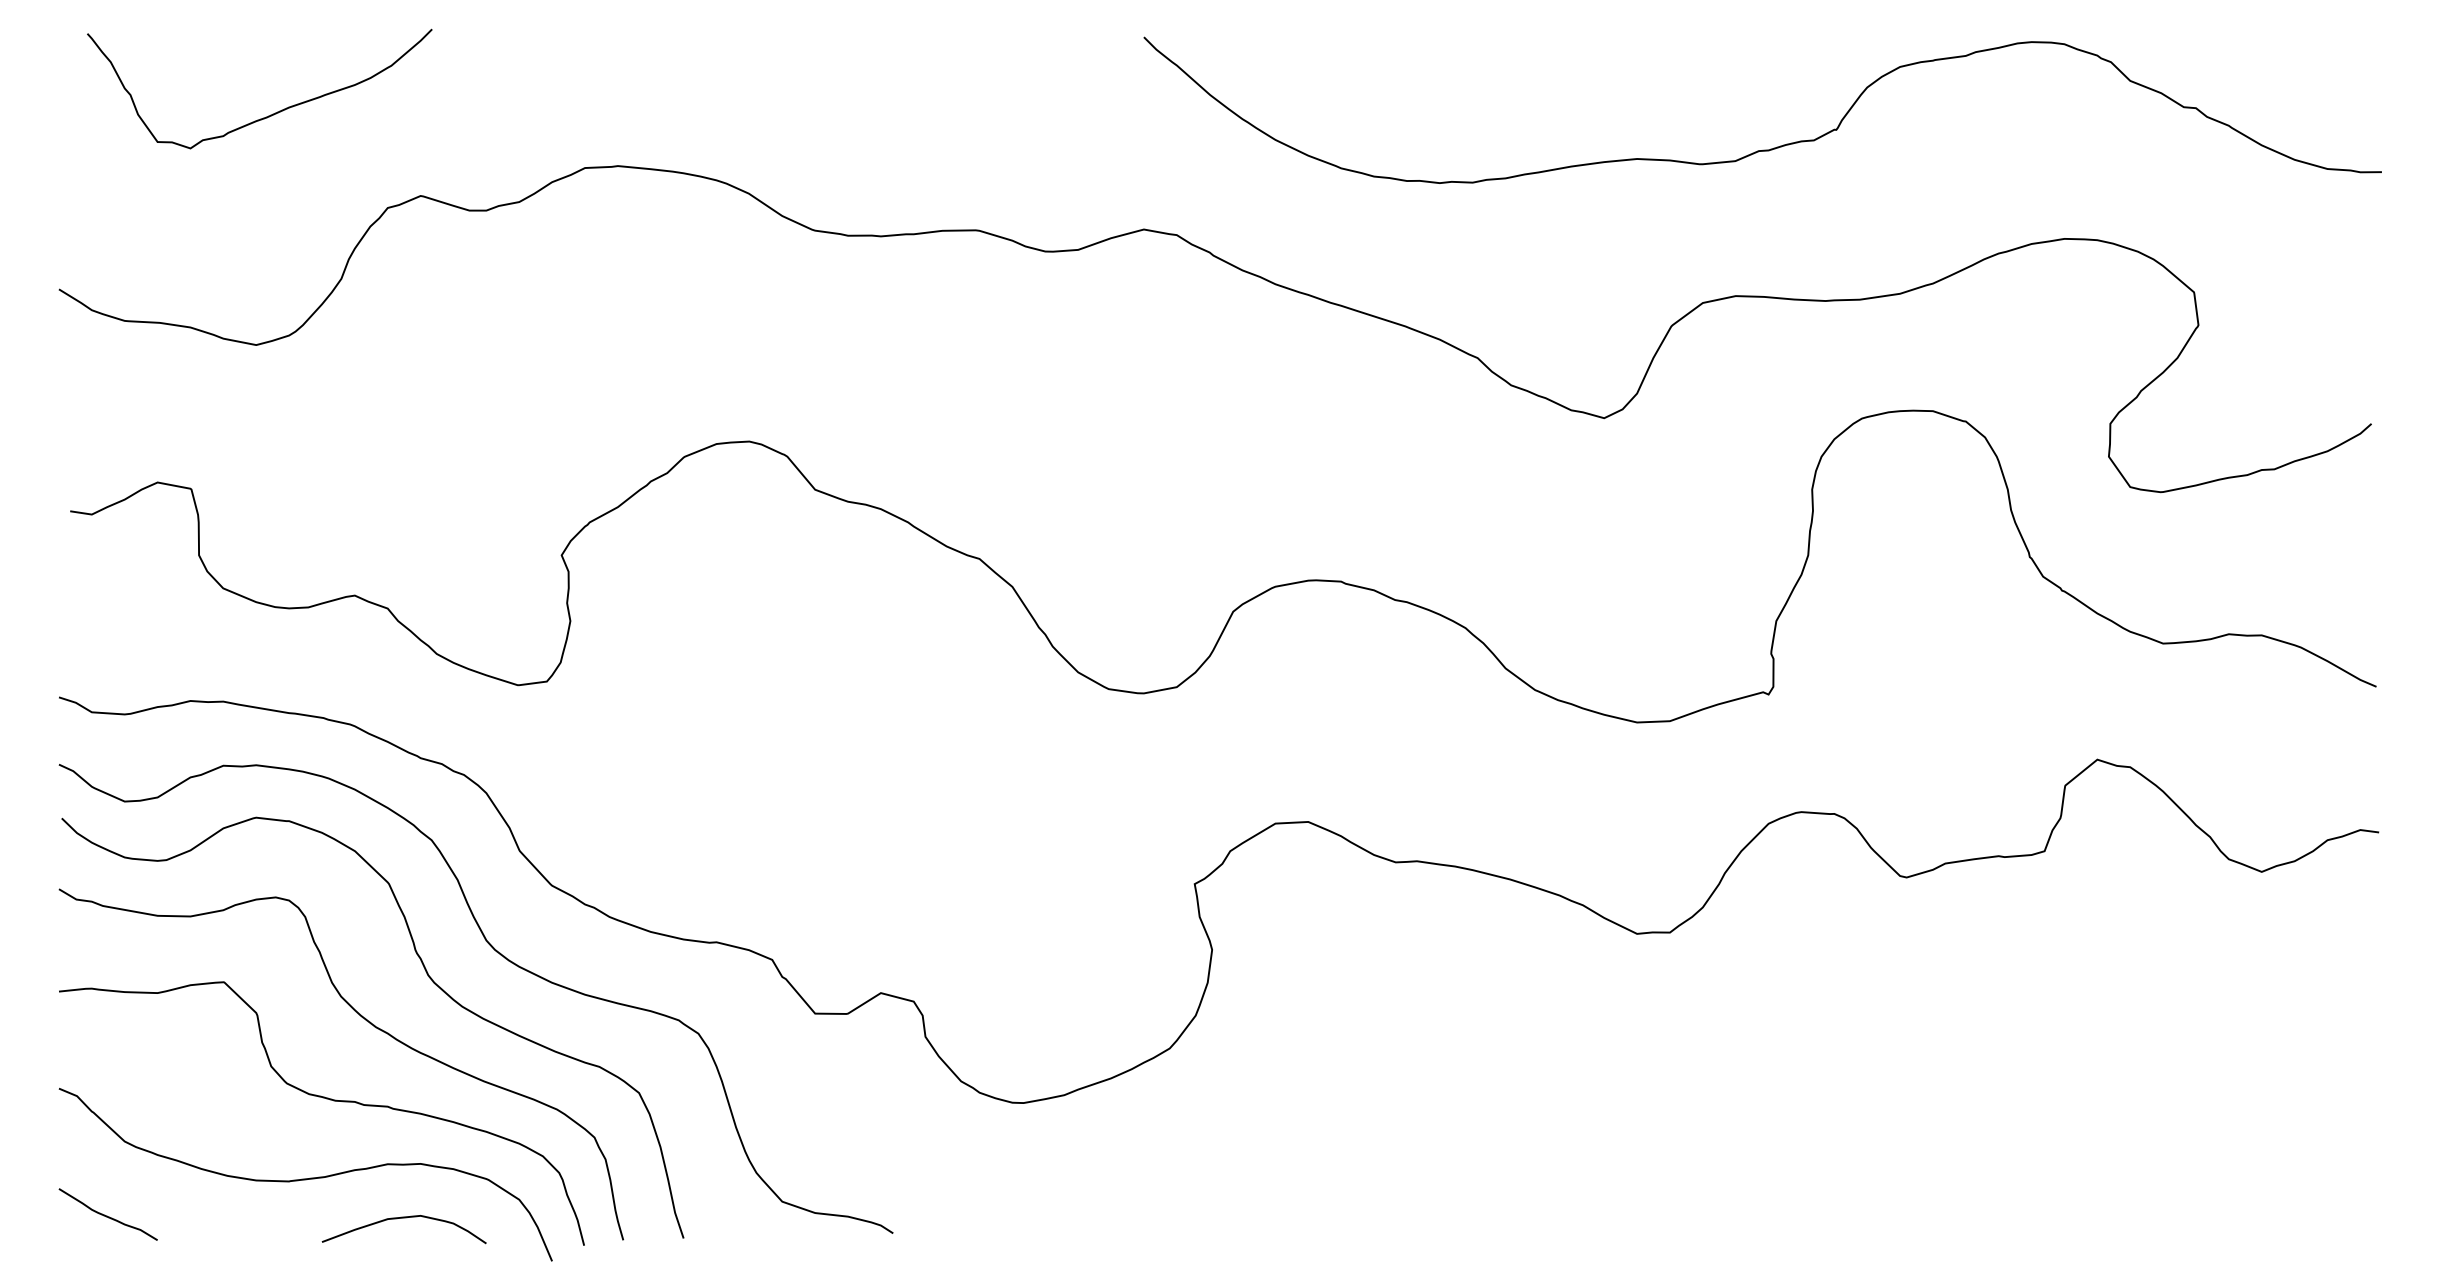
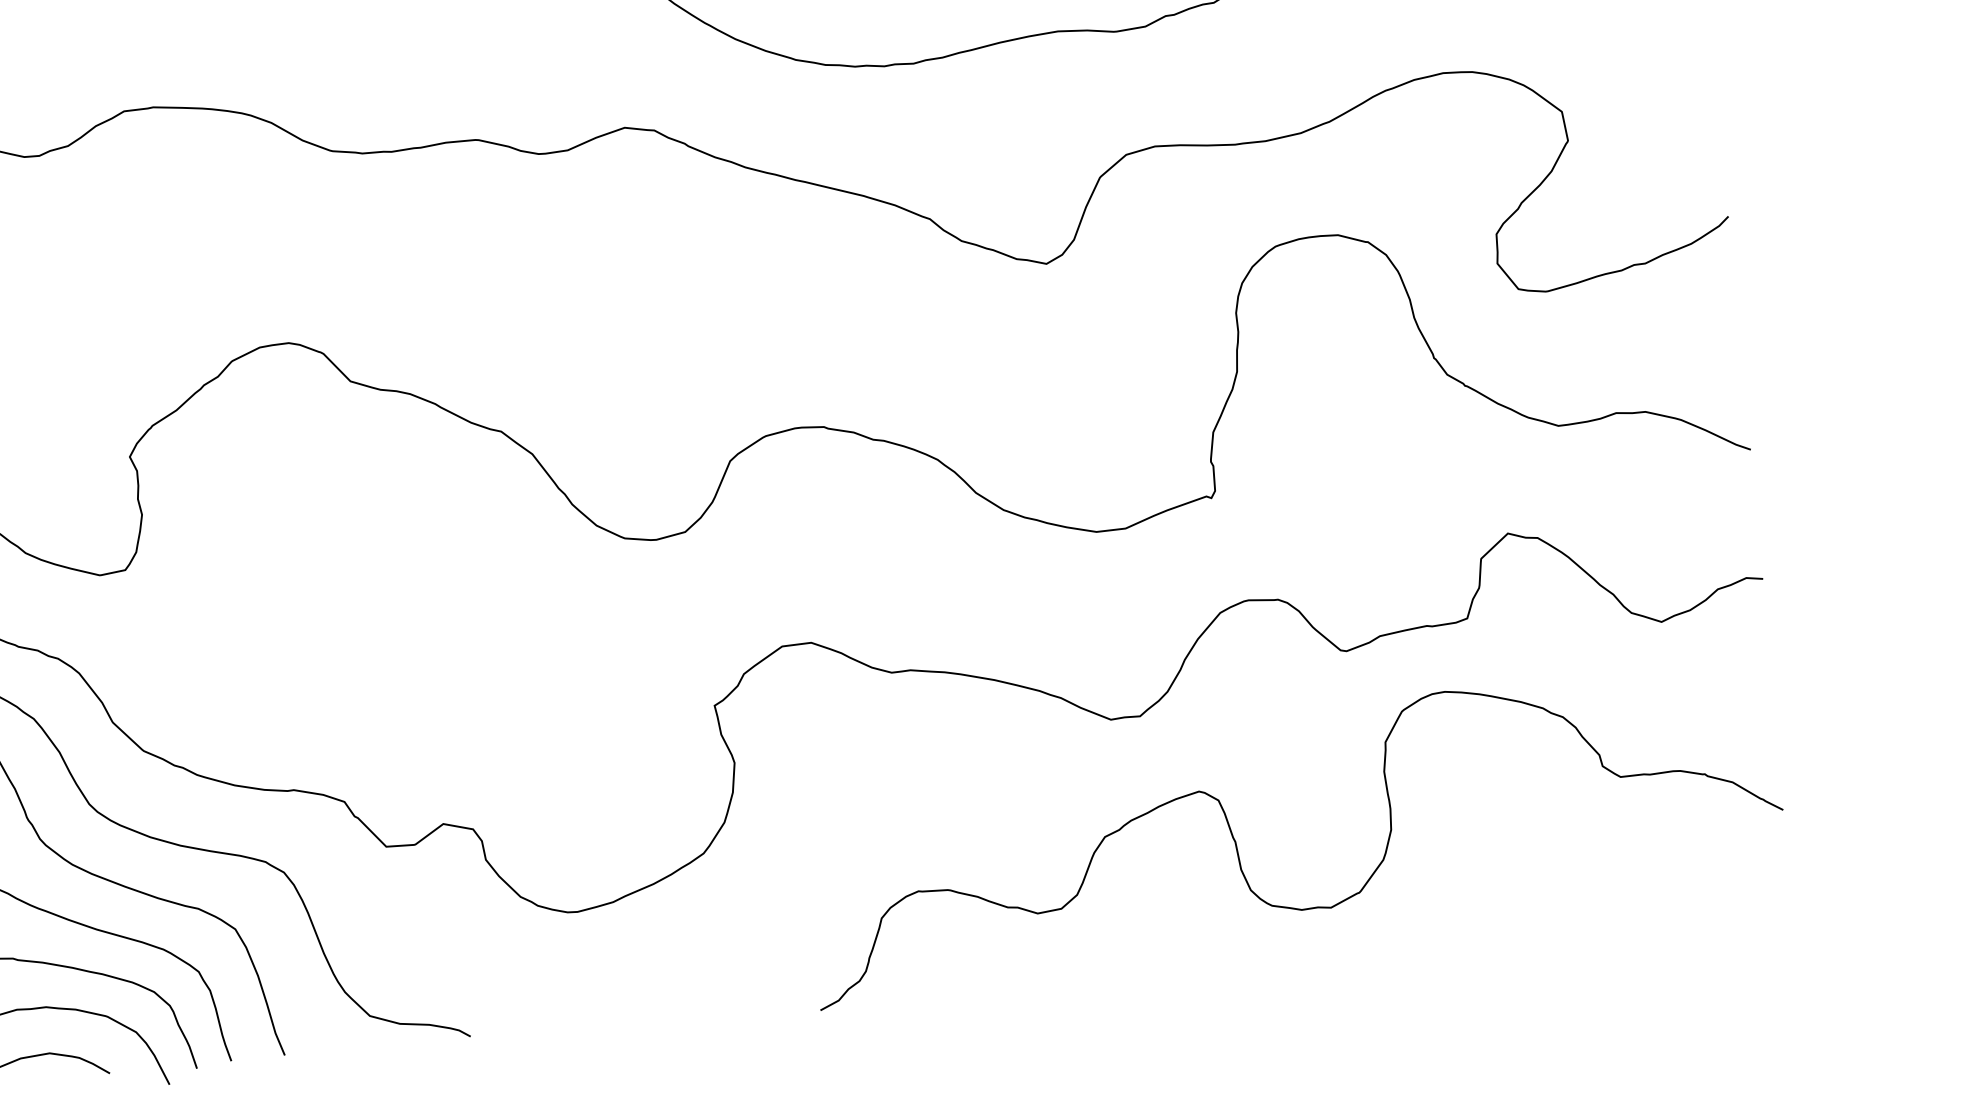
curve: (1768, 1092) -> (1238, 851), added

